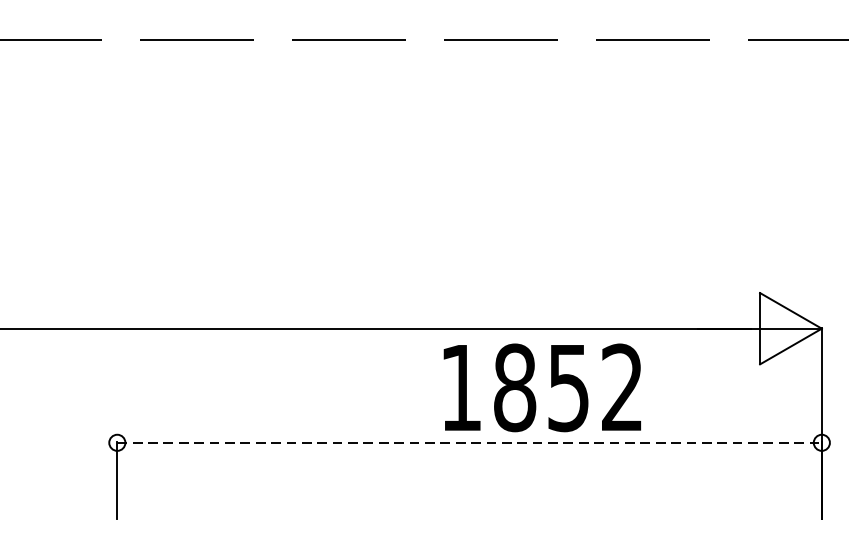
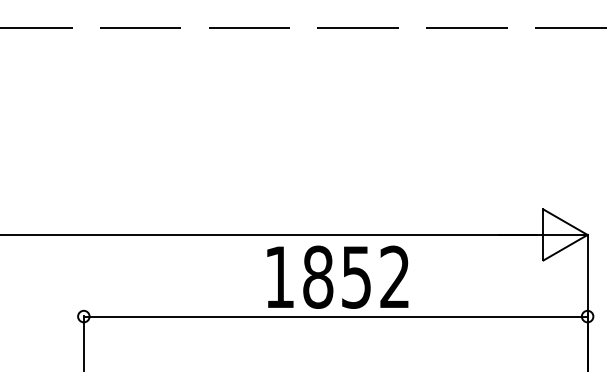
text: (541, 386) -> (337, 276), moved
line: (469, 442) -> (335, 316), dashed -> solid

